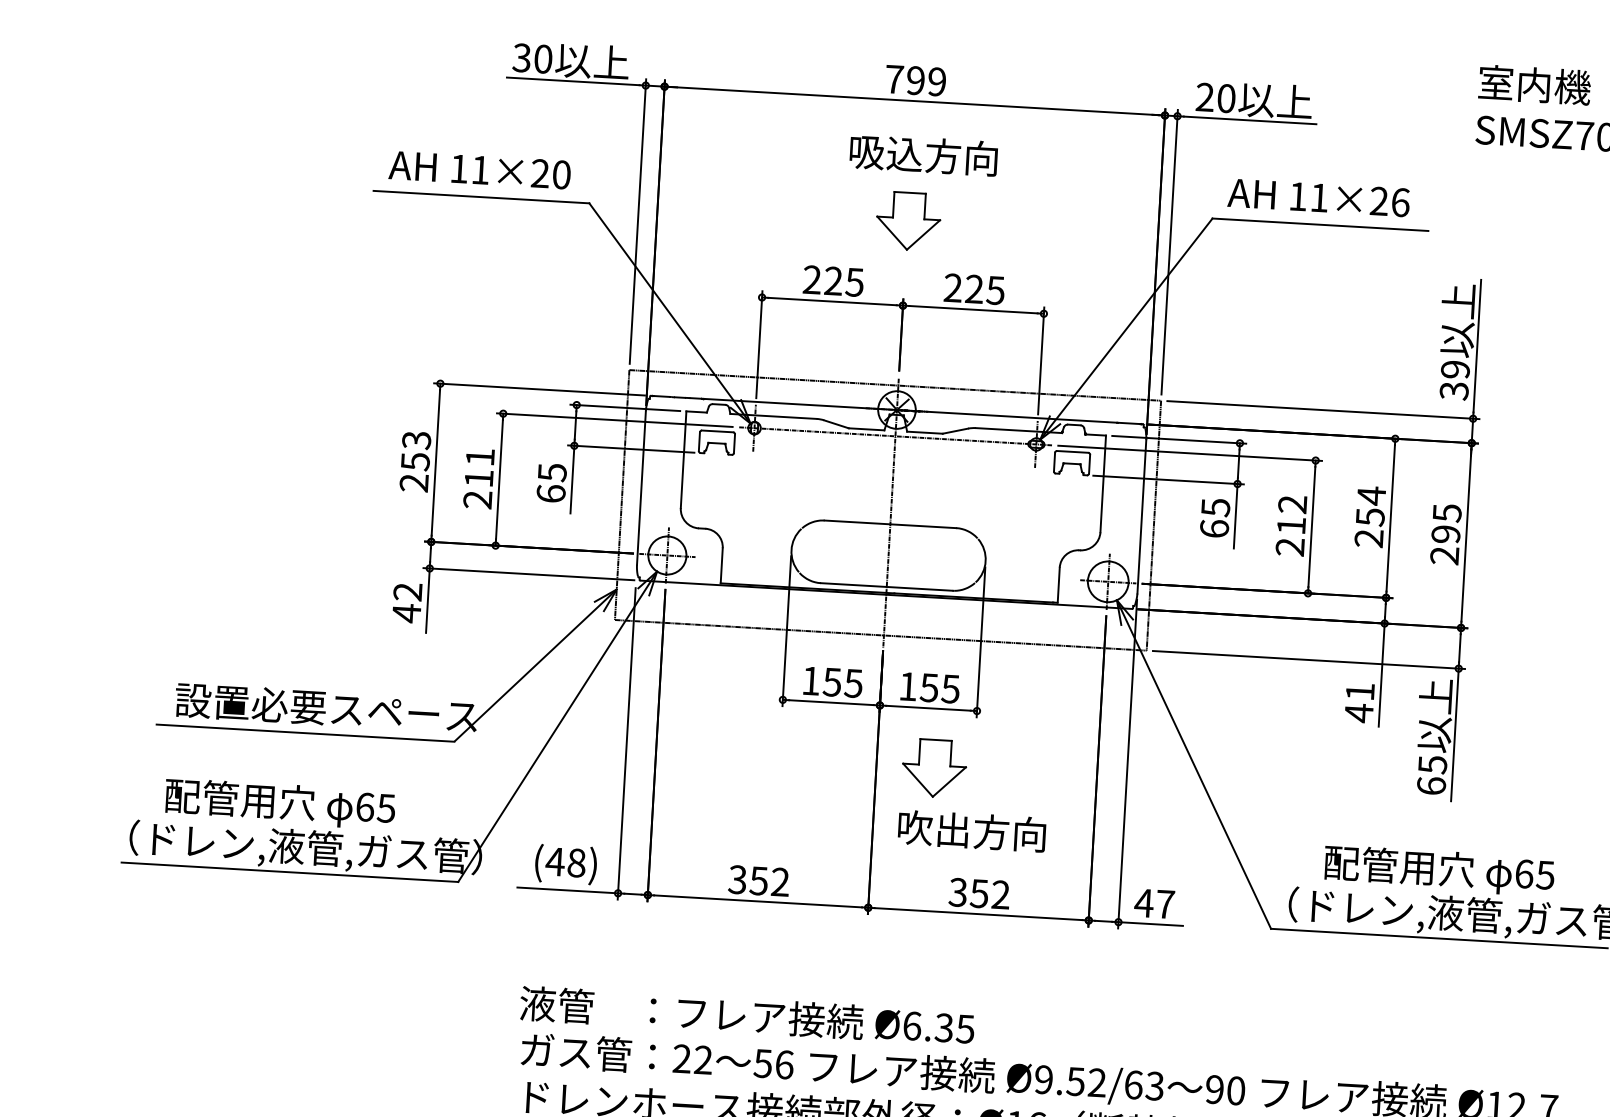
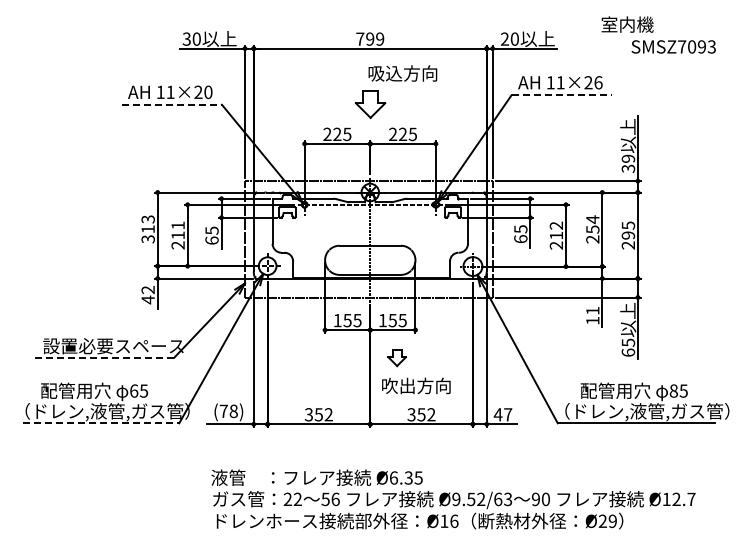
text: (1534, 84) -> (627, 24), moved
text: (922, 155) -> (402, 73), moved
line: (483, 196) -> (172, 104), solid -> dashed
line: (1321, 225) -> (562, 95), solid -> dashed
text: (413, 472) -> (147, 234), 253 -> 313
text: (1358, 712) -> (592, 320), 41 -> 11
line: (305, 733) -> (104, 358), solid -> dashed
part: (932, 769) -> (396, 358), size x0.6
text: (554, 860) -> (223, 410), (48) -> (78)
line: (291, 872) -> (101, 423), solid -> dashed
text: (1523, 872) -> (673, 390), 65 -> 85

